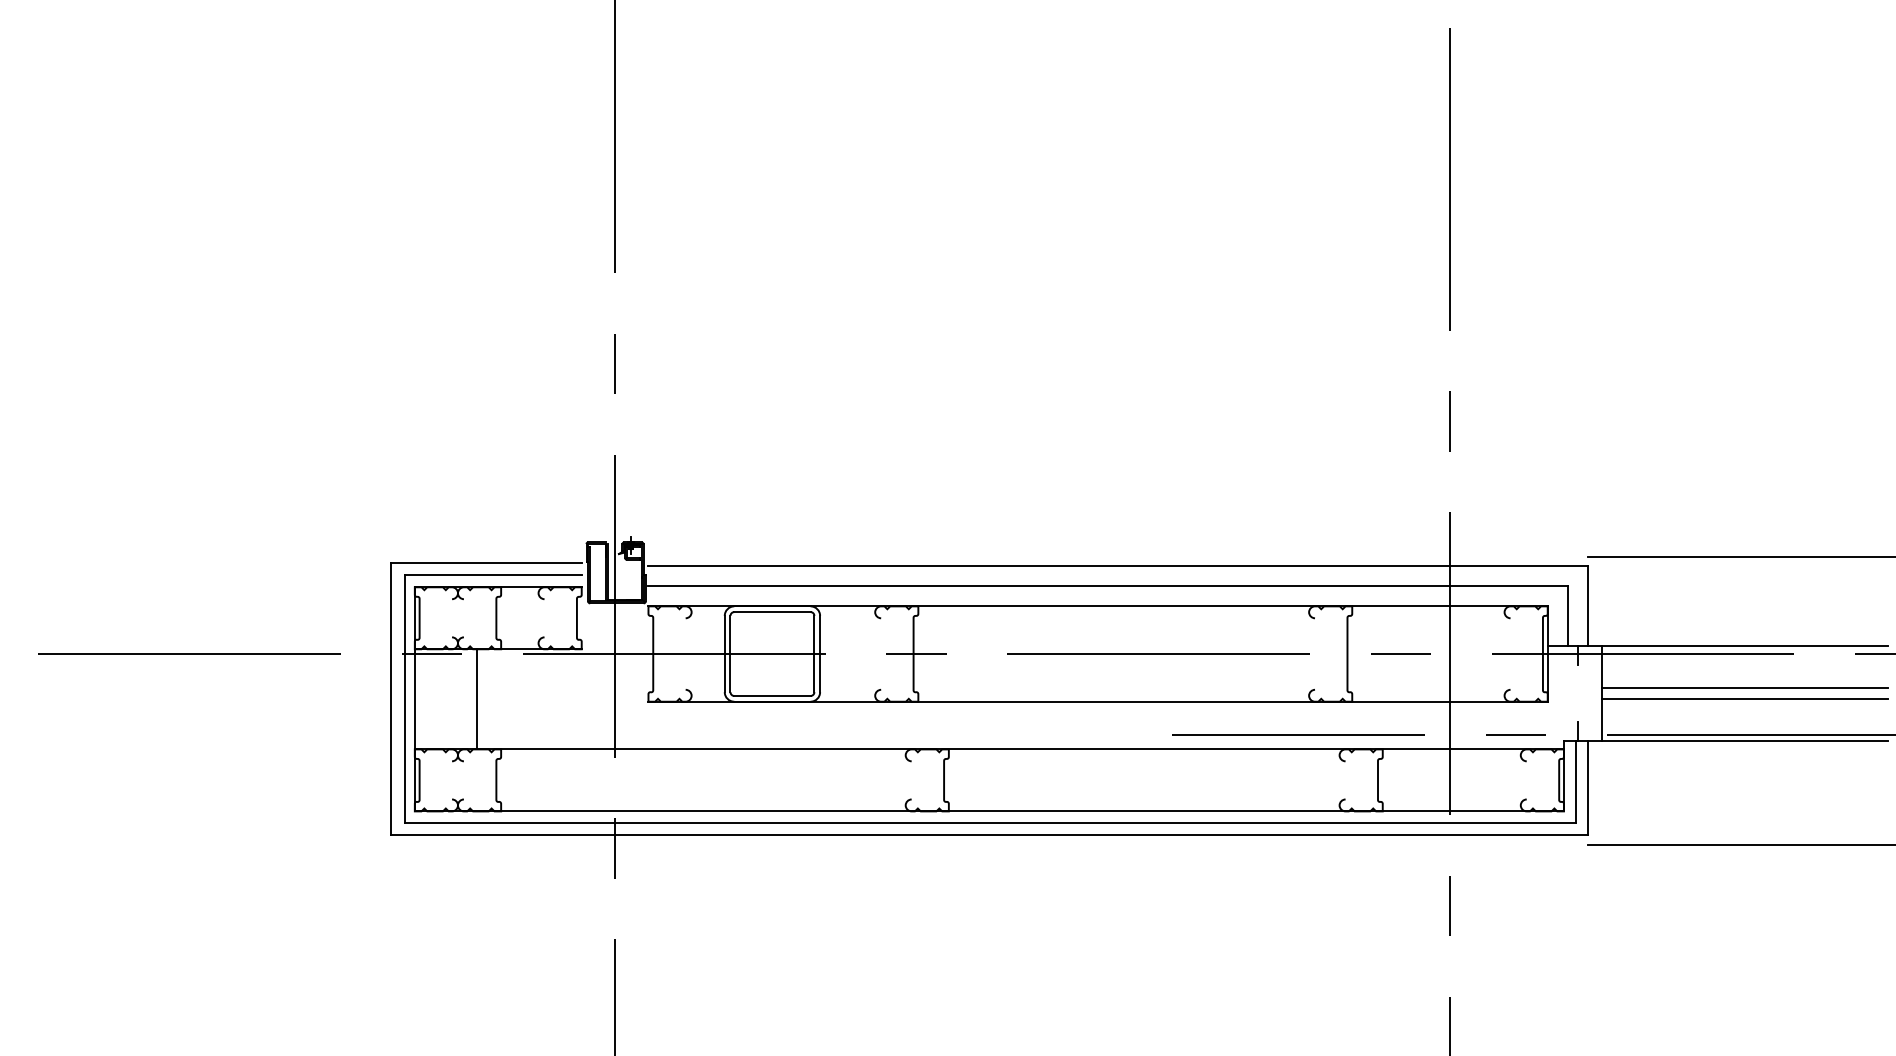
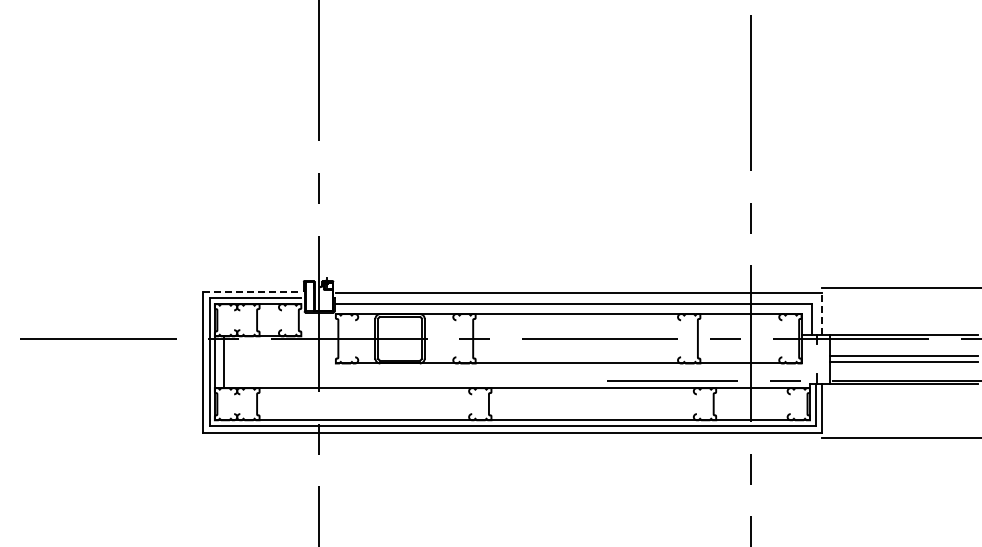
line: (487, 562) -> (252, 291), solid -> dashed
line: (1588, 605) -> (822, 313), solid -> dashed
line: (475, 699) -> (223, 362), moved

